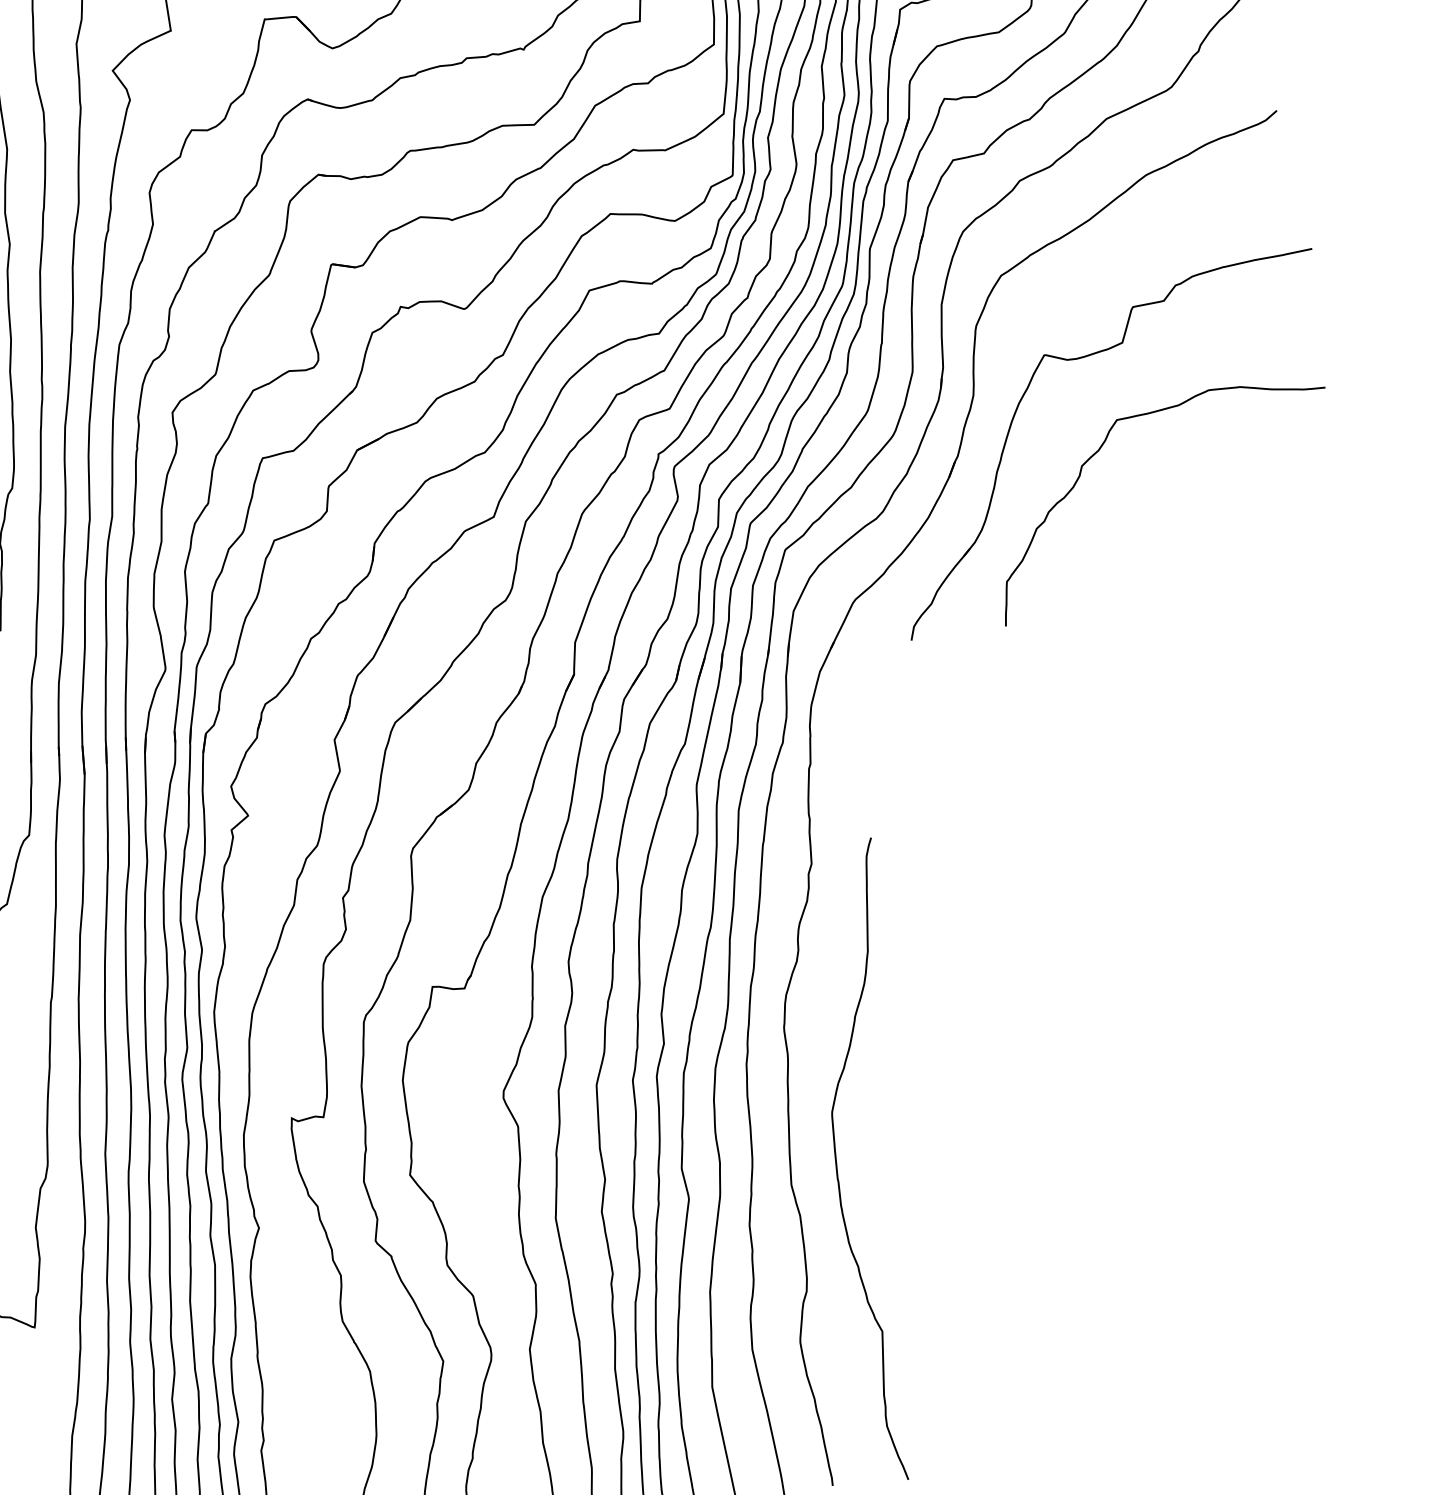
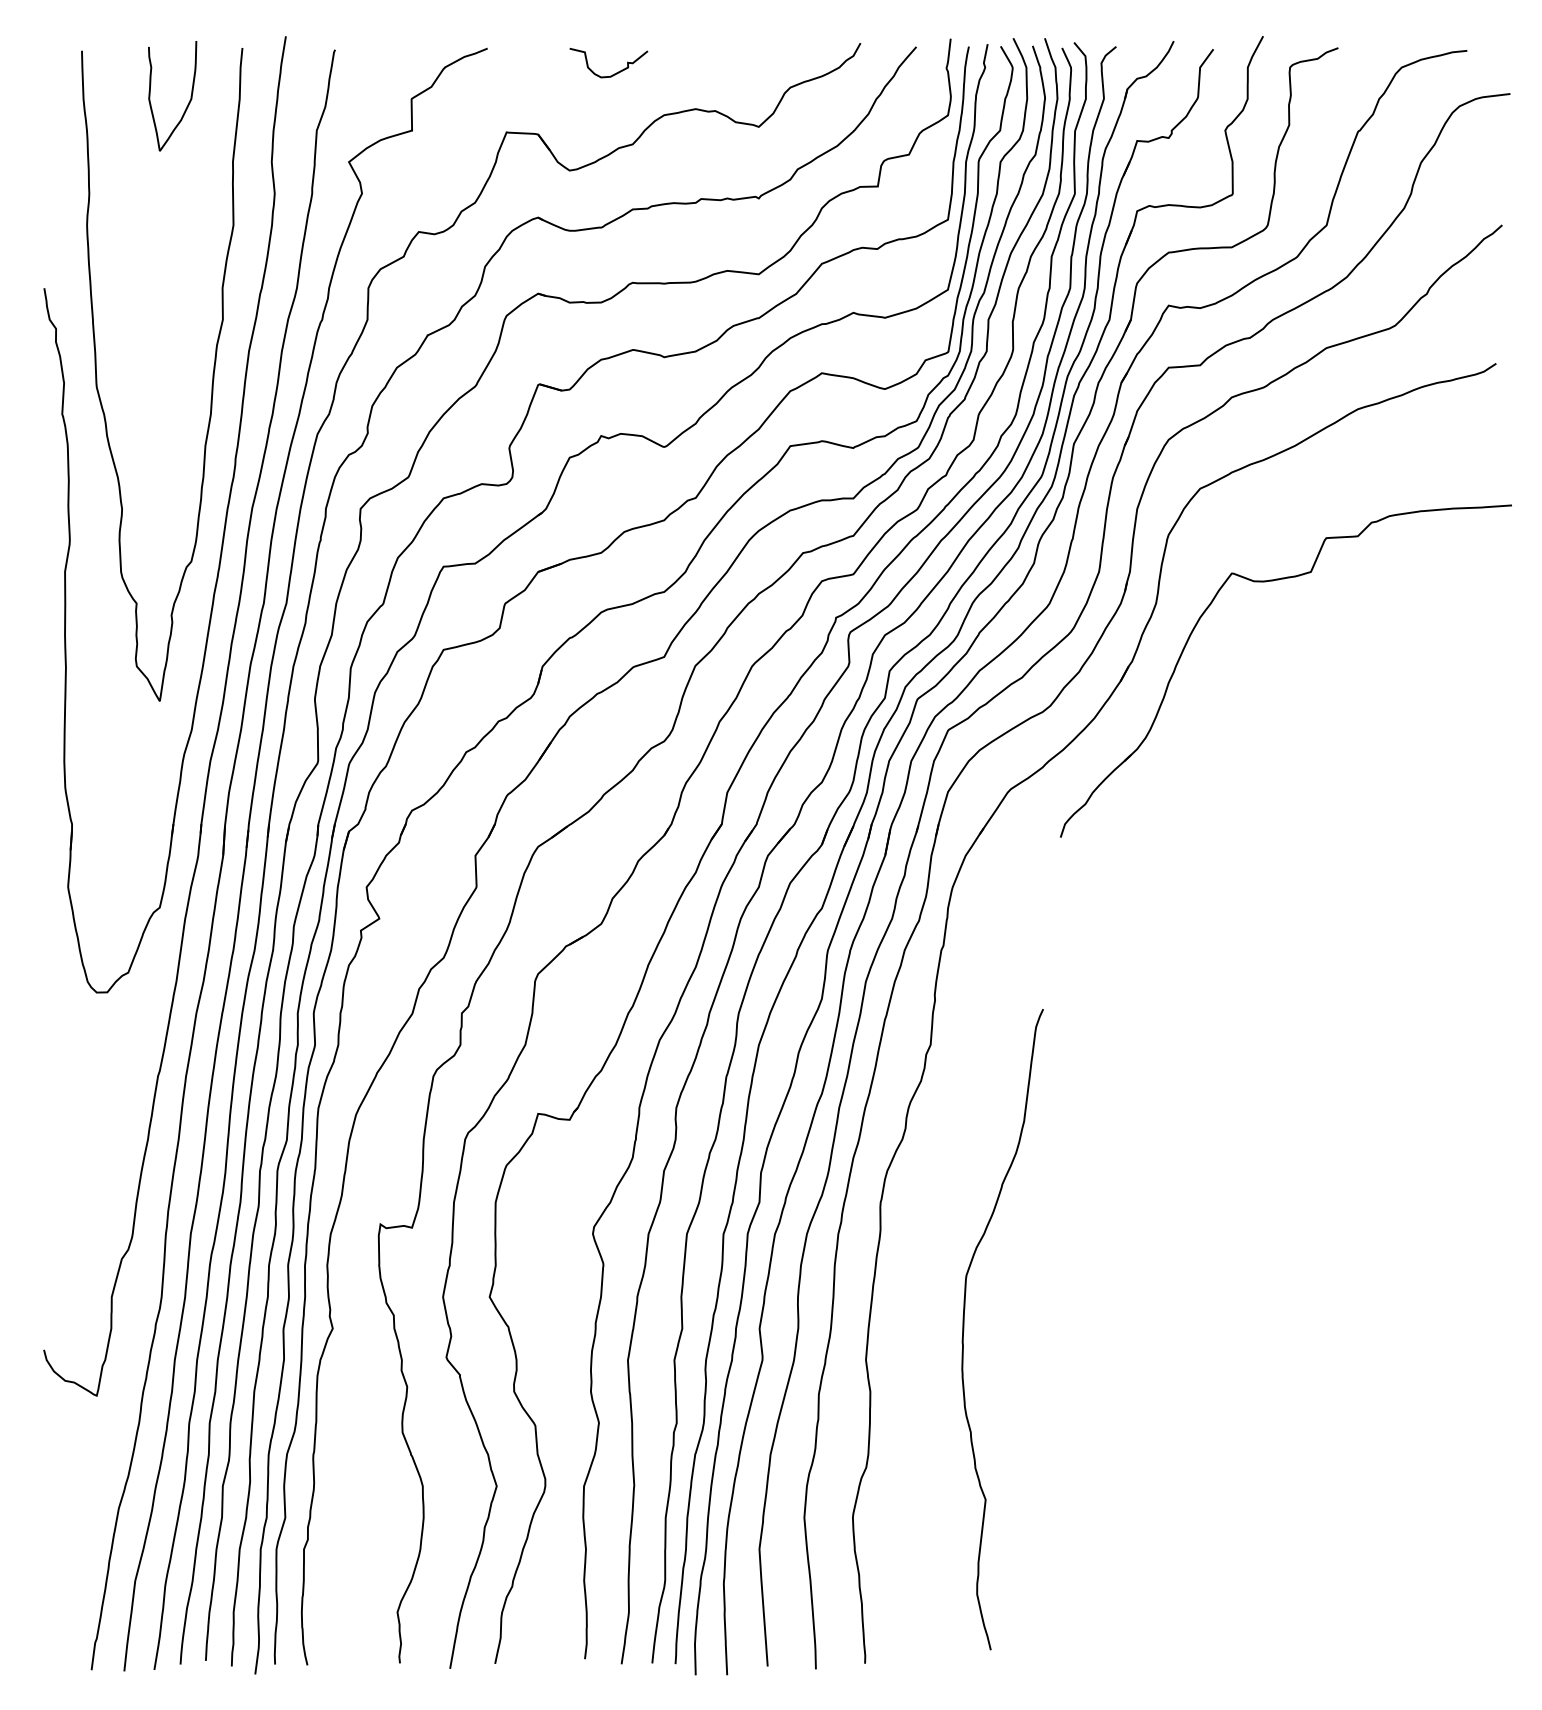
curve: (1099, 450) -> (1273, 675), removed
curve: (837, 1165) -> (964, 1329), moved

